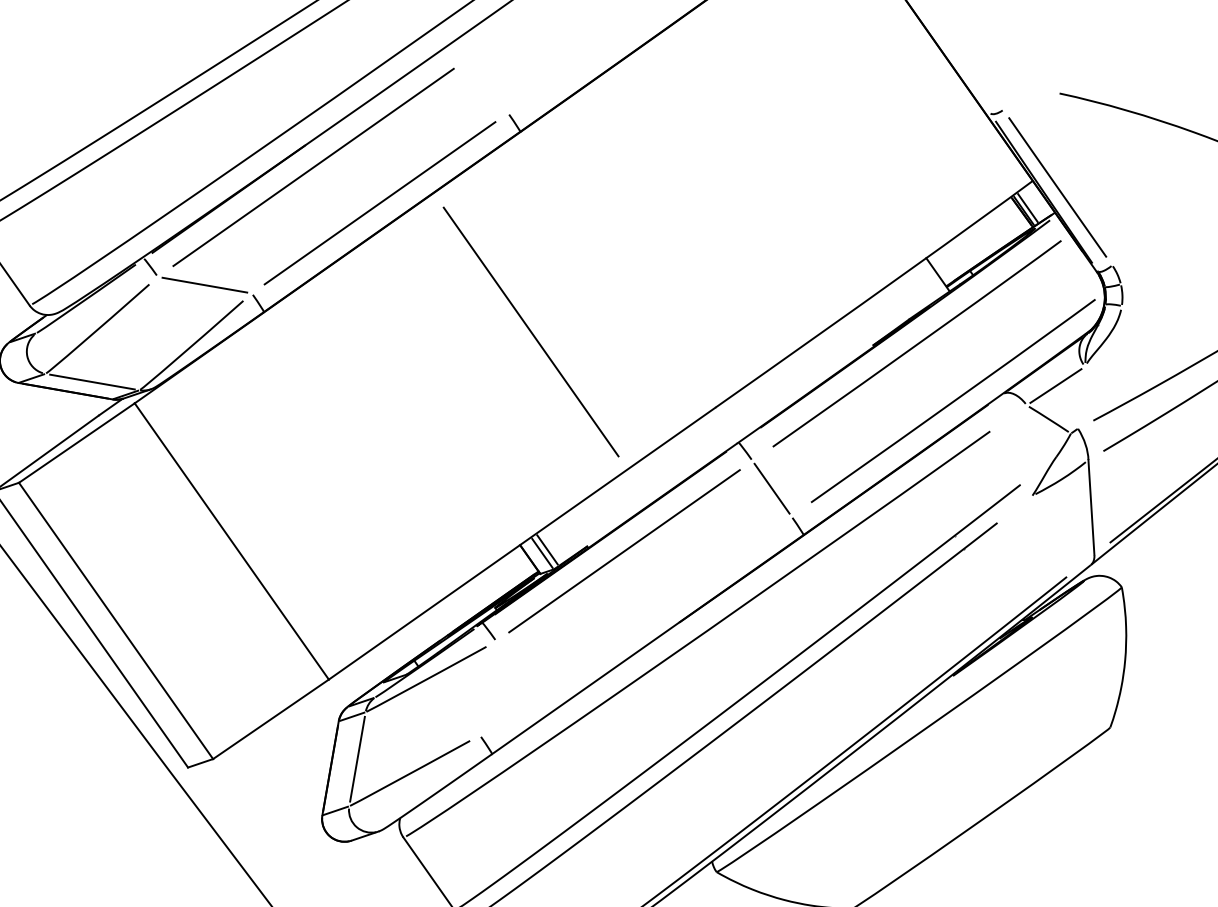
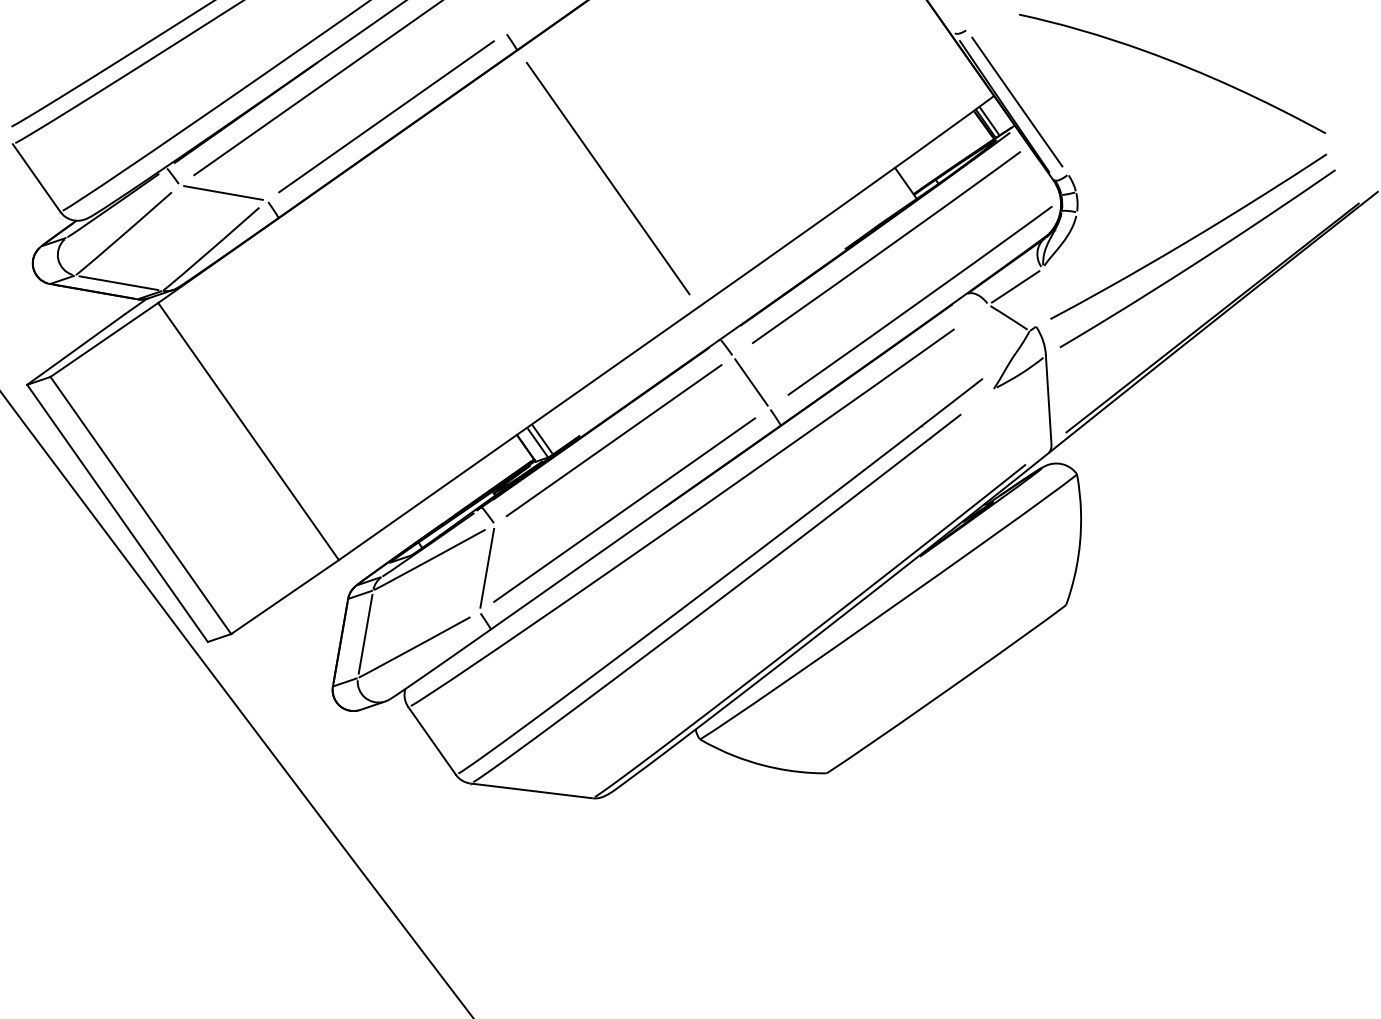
line: (530, 331) -> (607, 178), moved
line: (635, 625) -> (624, 509), added
line: (488, 687) -> (487, 567), added

